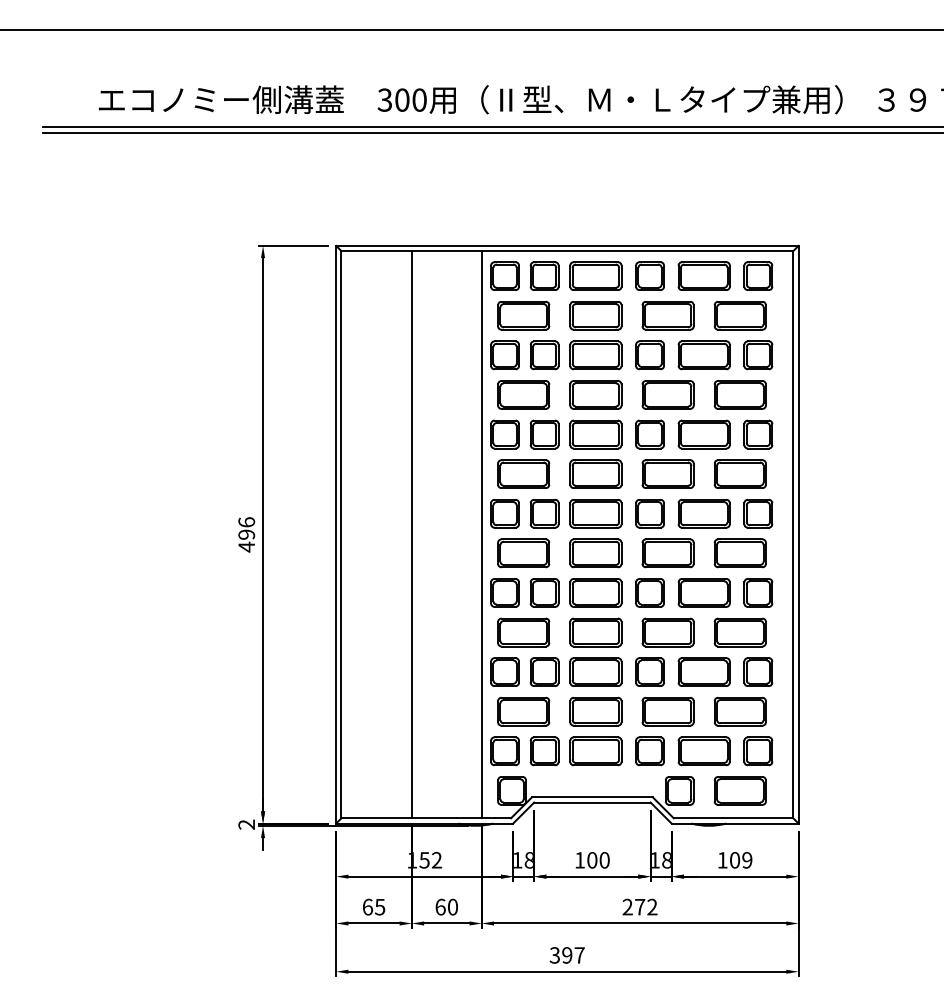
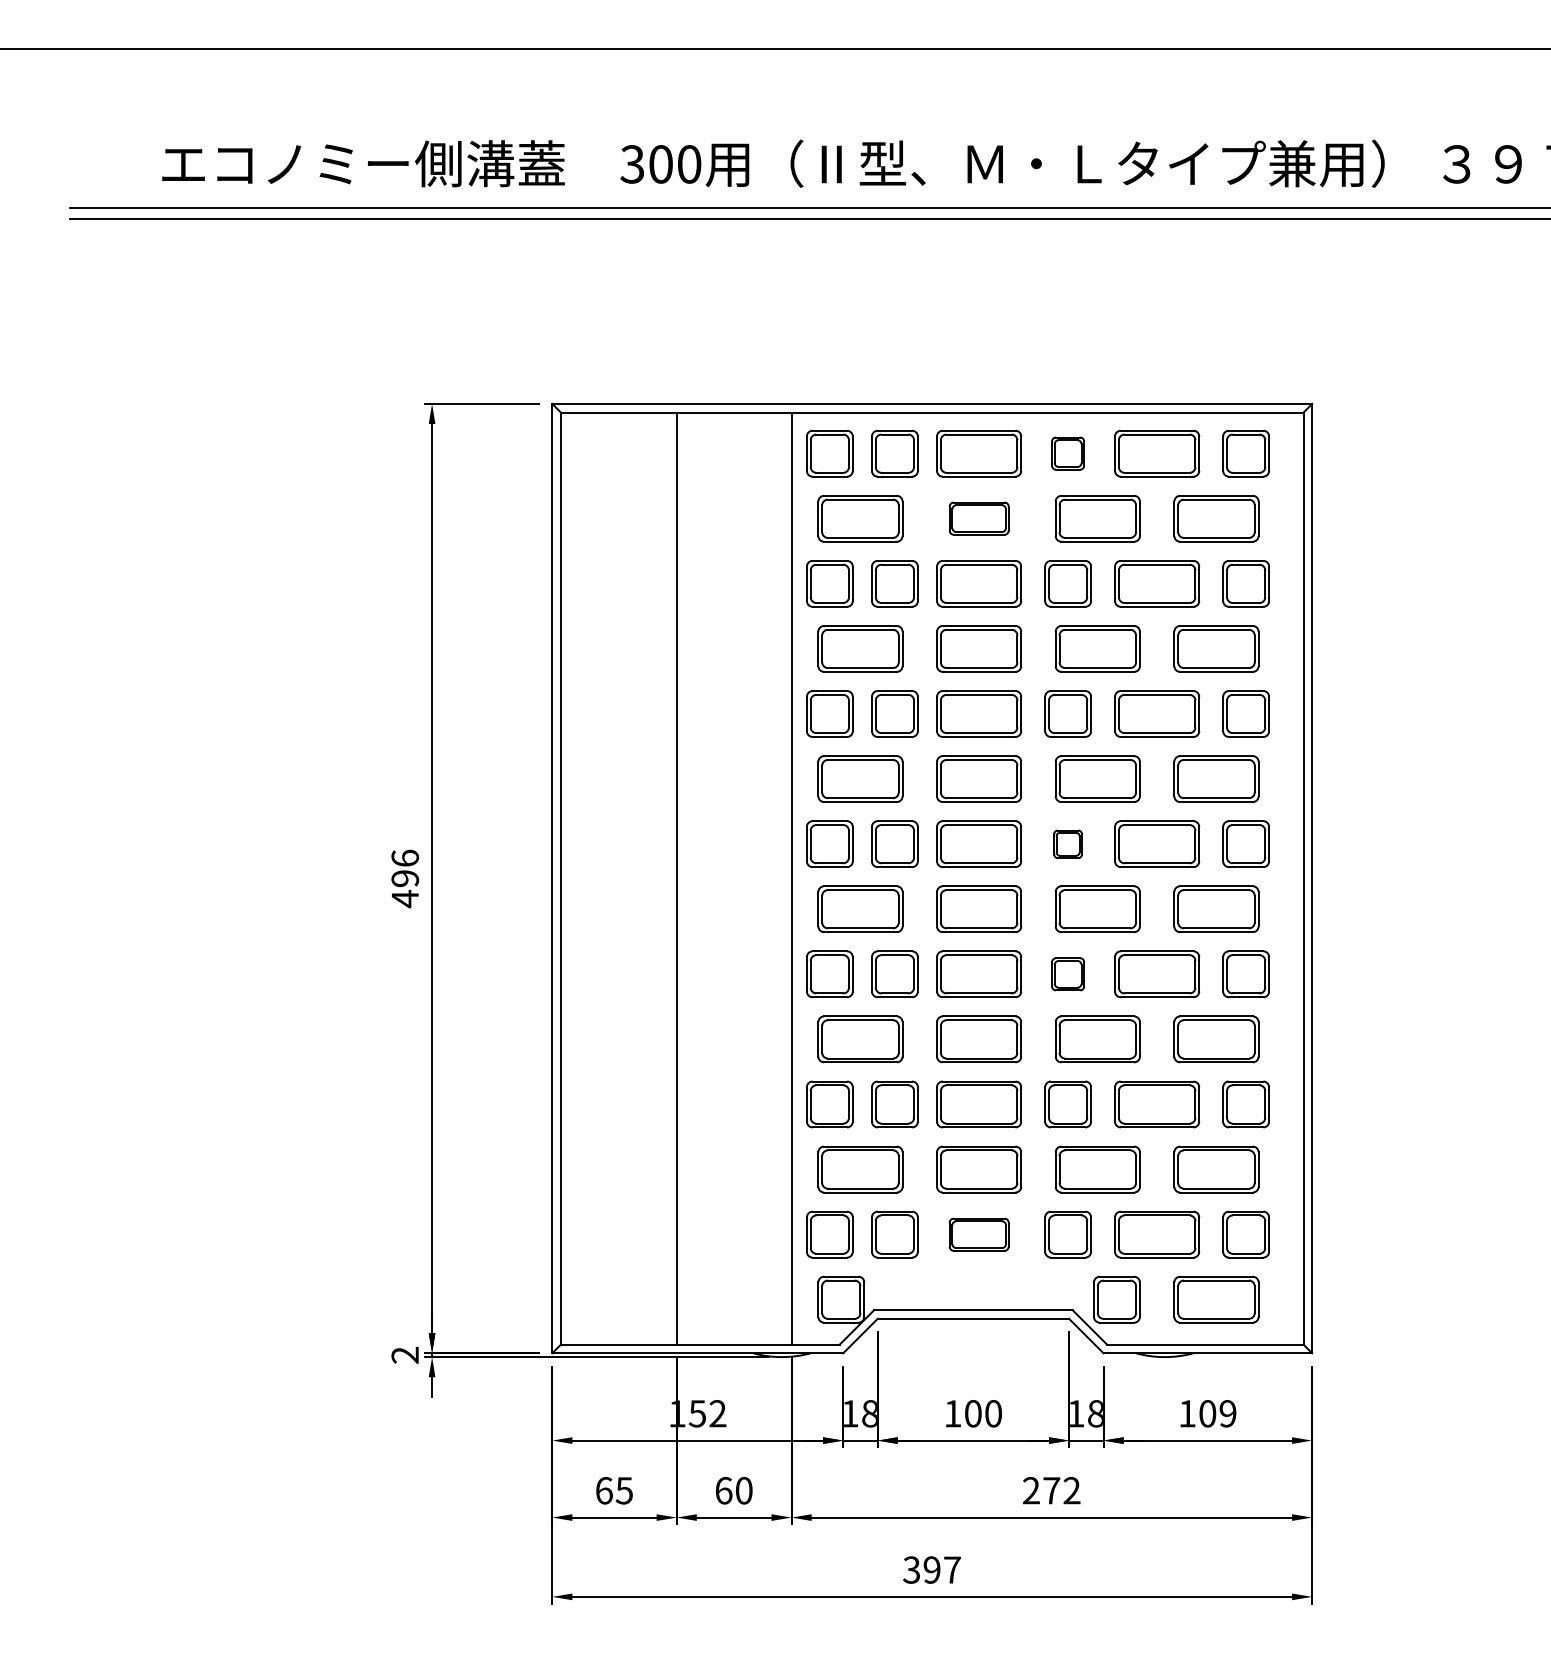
part: (649, 275) -> (1067, 452), size x0.7
part: (595, 315) -> (978, 518), size x0.7
part: (649, 513) -> (1067, 843), size x0.6
part: (649, 592) -> (1067, 973), size x0.7
part: (595, 751) -> (978, 1234), size x0.7

